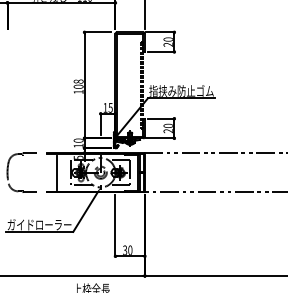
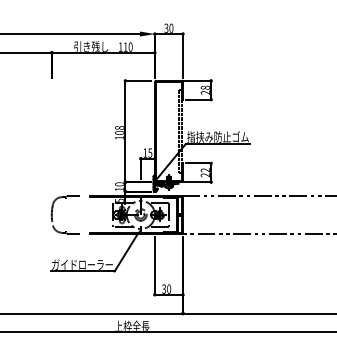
text: (168, 39) -> (205, 87), 20 -> 28
text: (168, 126) -> (205, 170), 20 -> 22
line: (57, 172) -> (99, 214), removed

